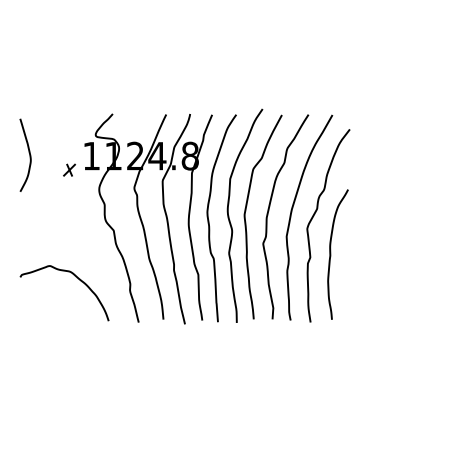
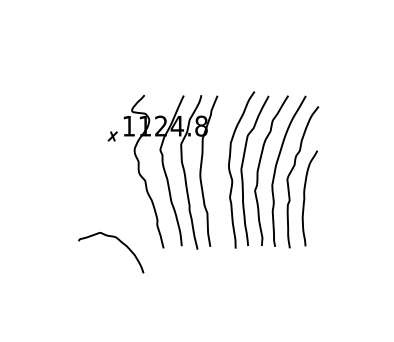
curve: (28, 153) -> (82, 124), removed
curve: (209, 217) -> (215, 171), removed
curve: (77, 279) -> (120, 242), moved

